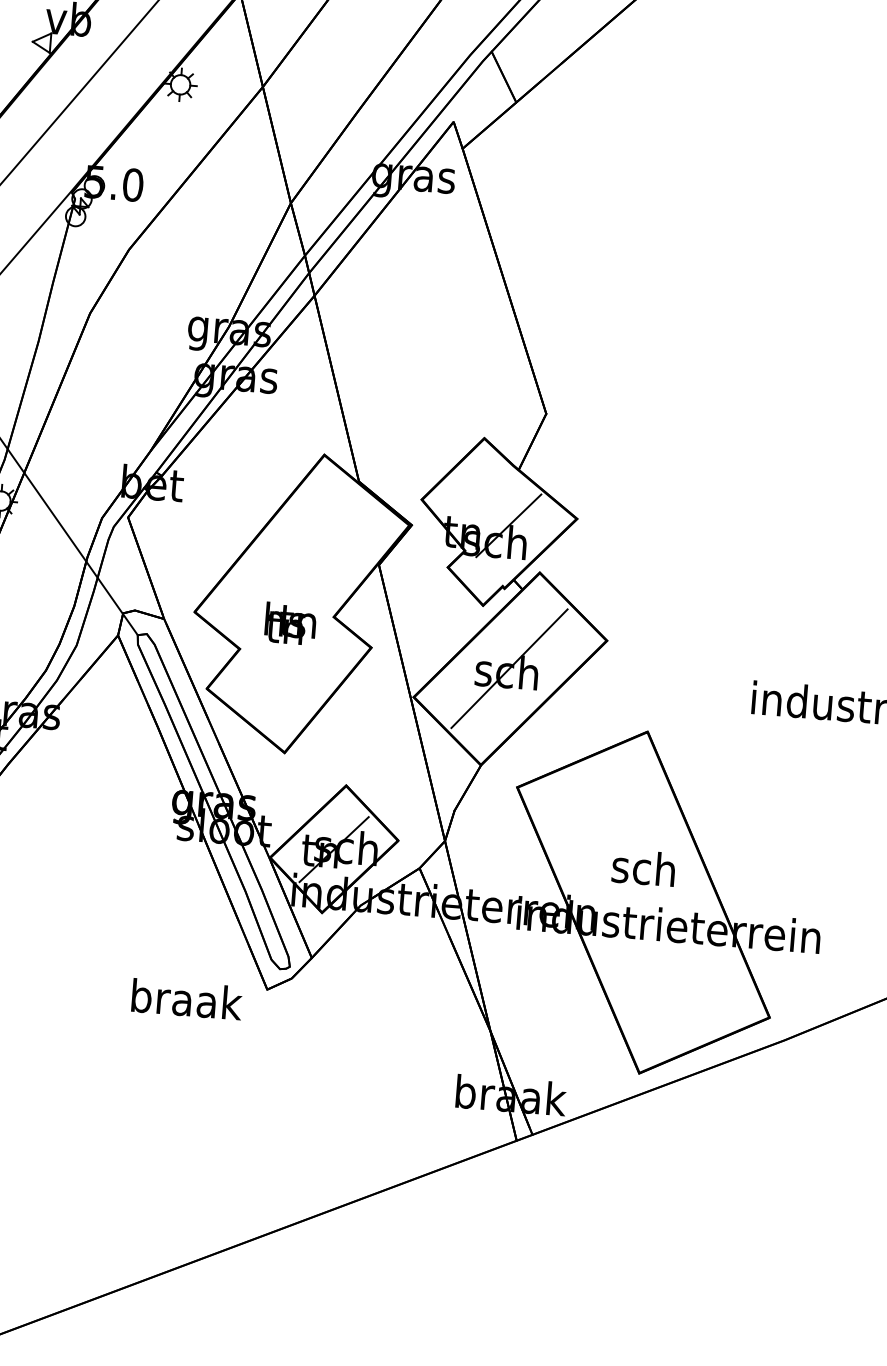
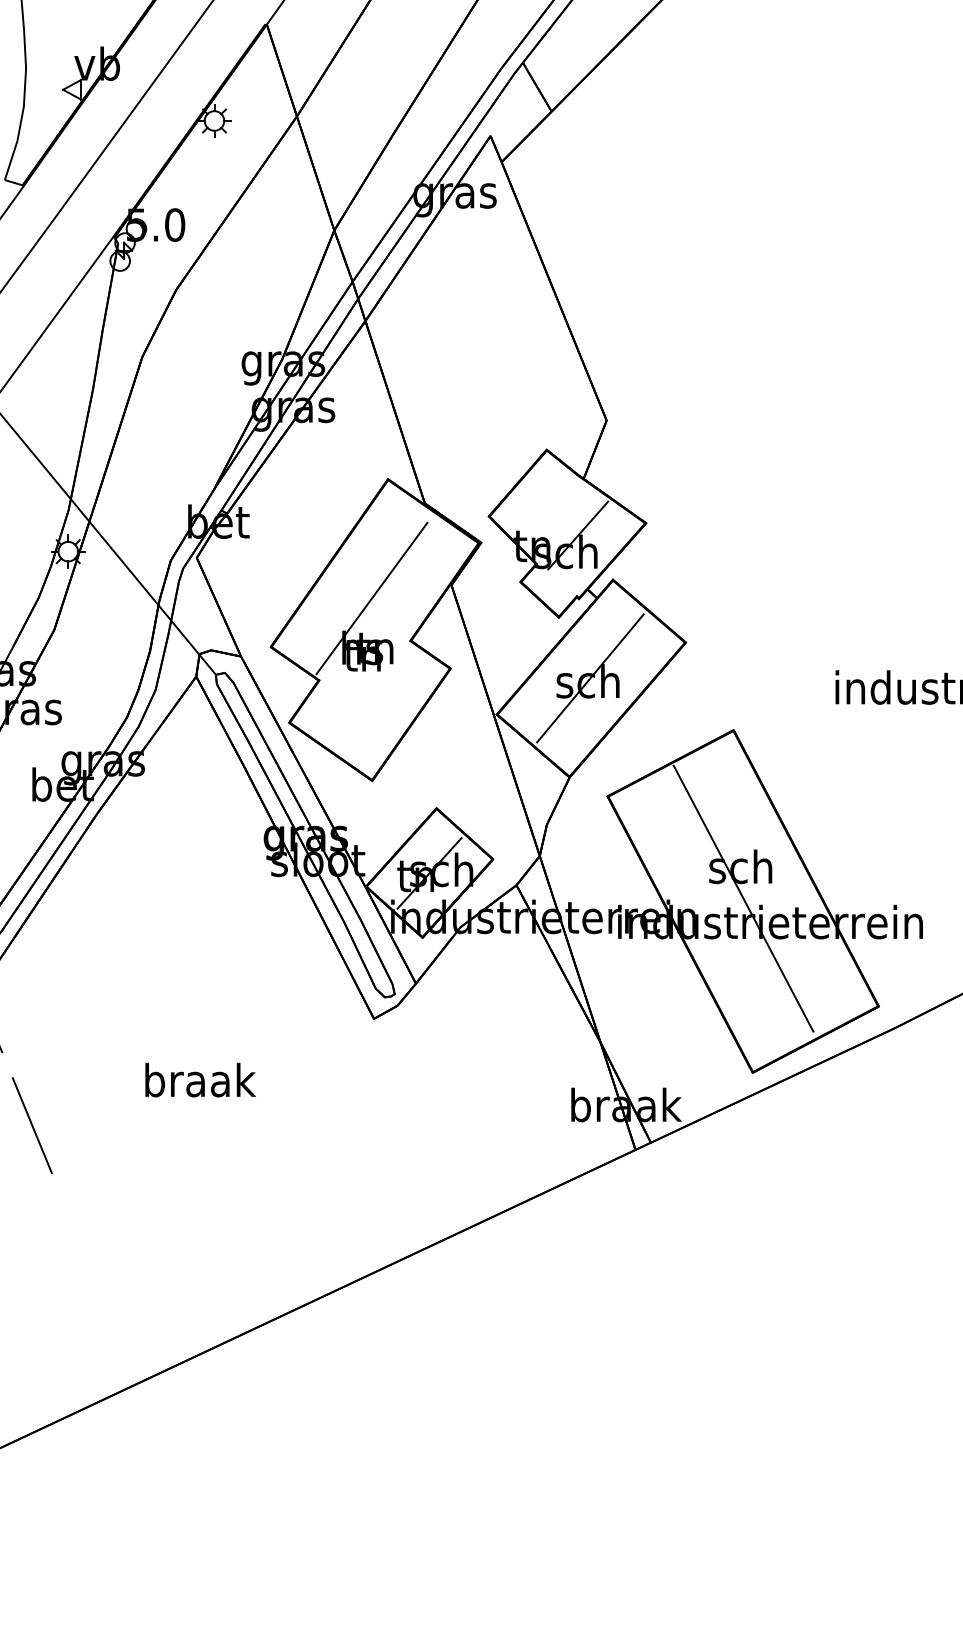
line: (298, 571) -> (371, 598), added
line: (644, 899) -> (743, 898), added
text: (187, 998) -> (200, 1079), moved

